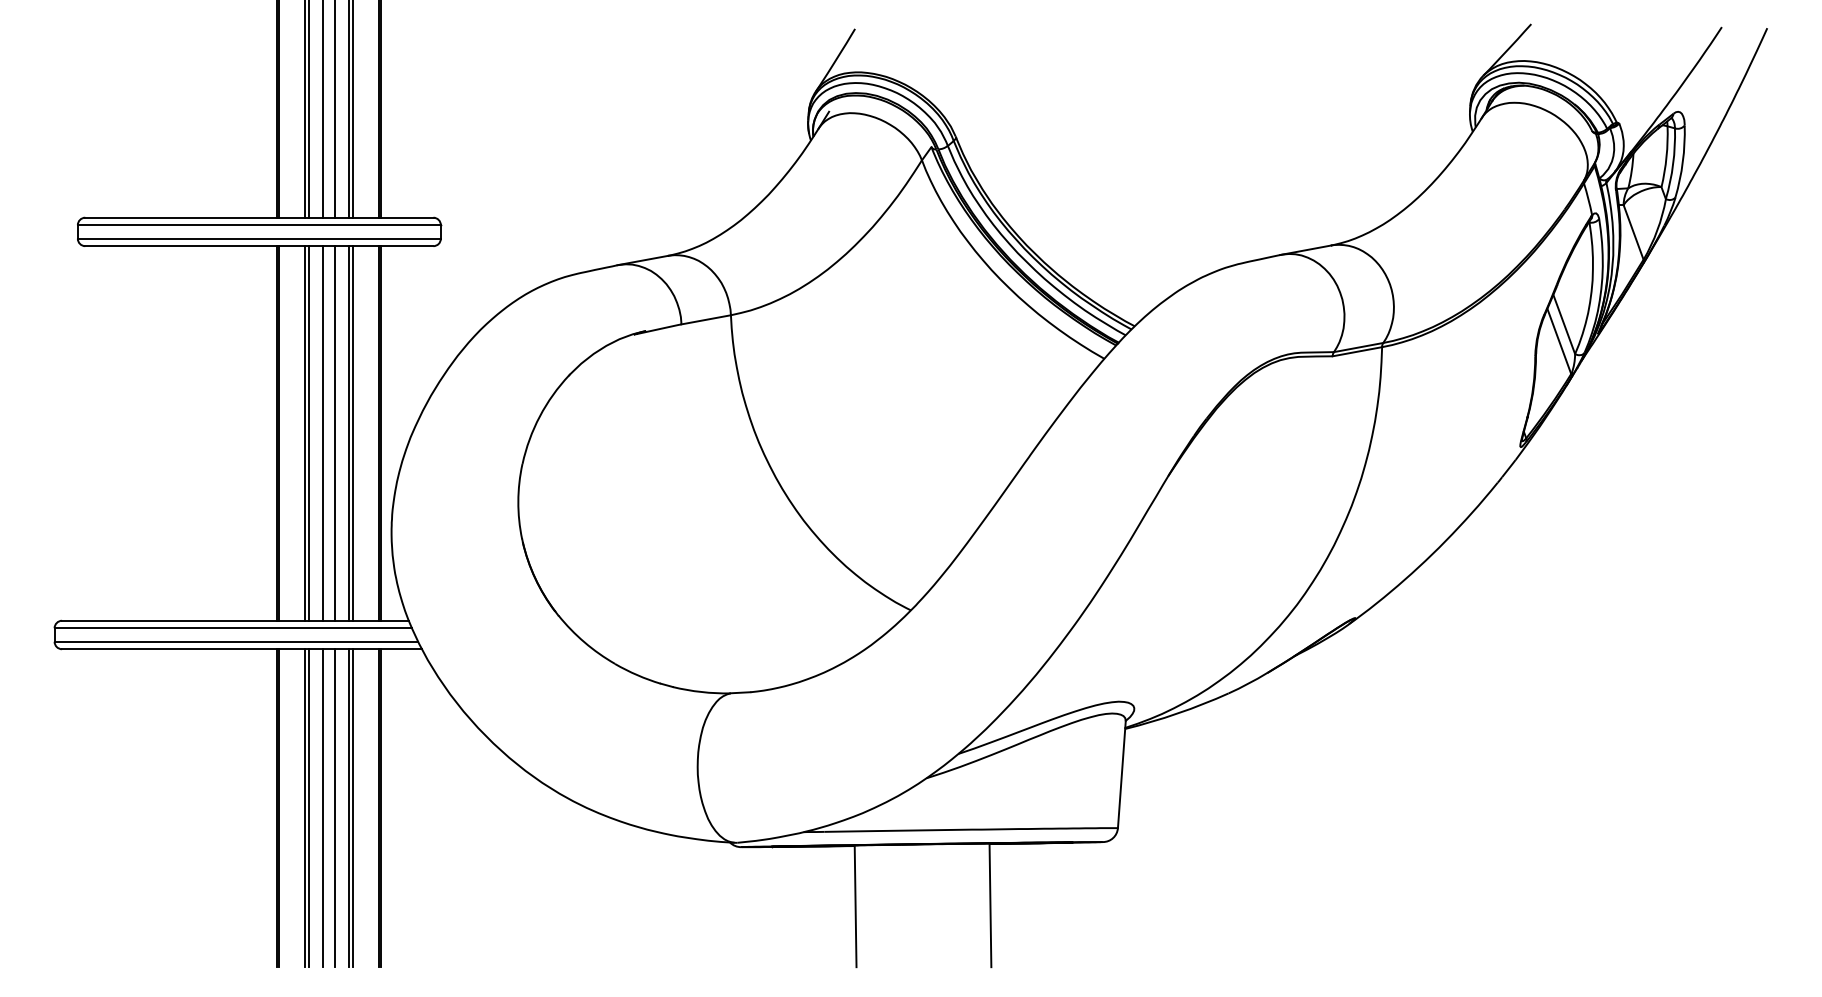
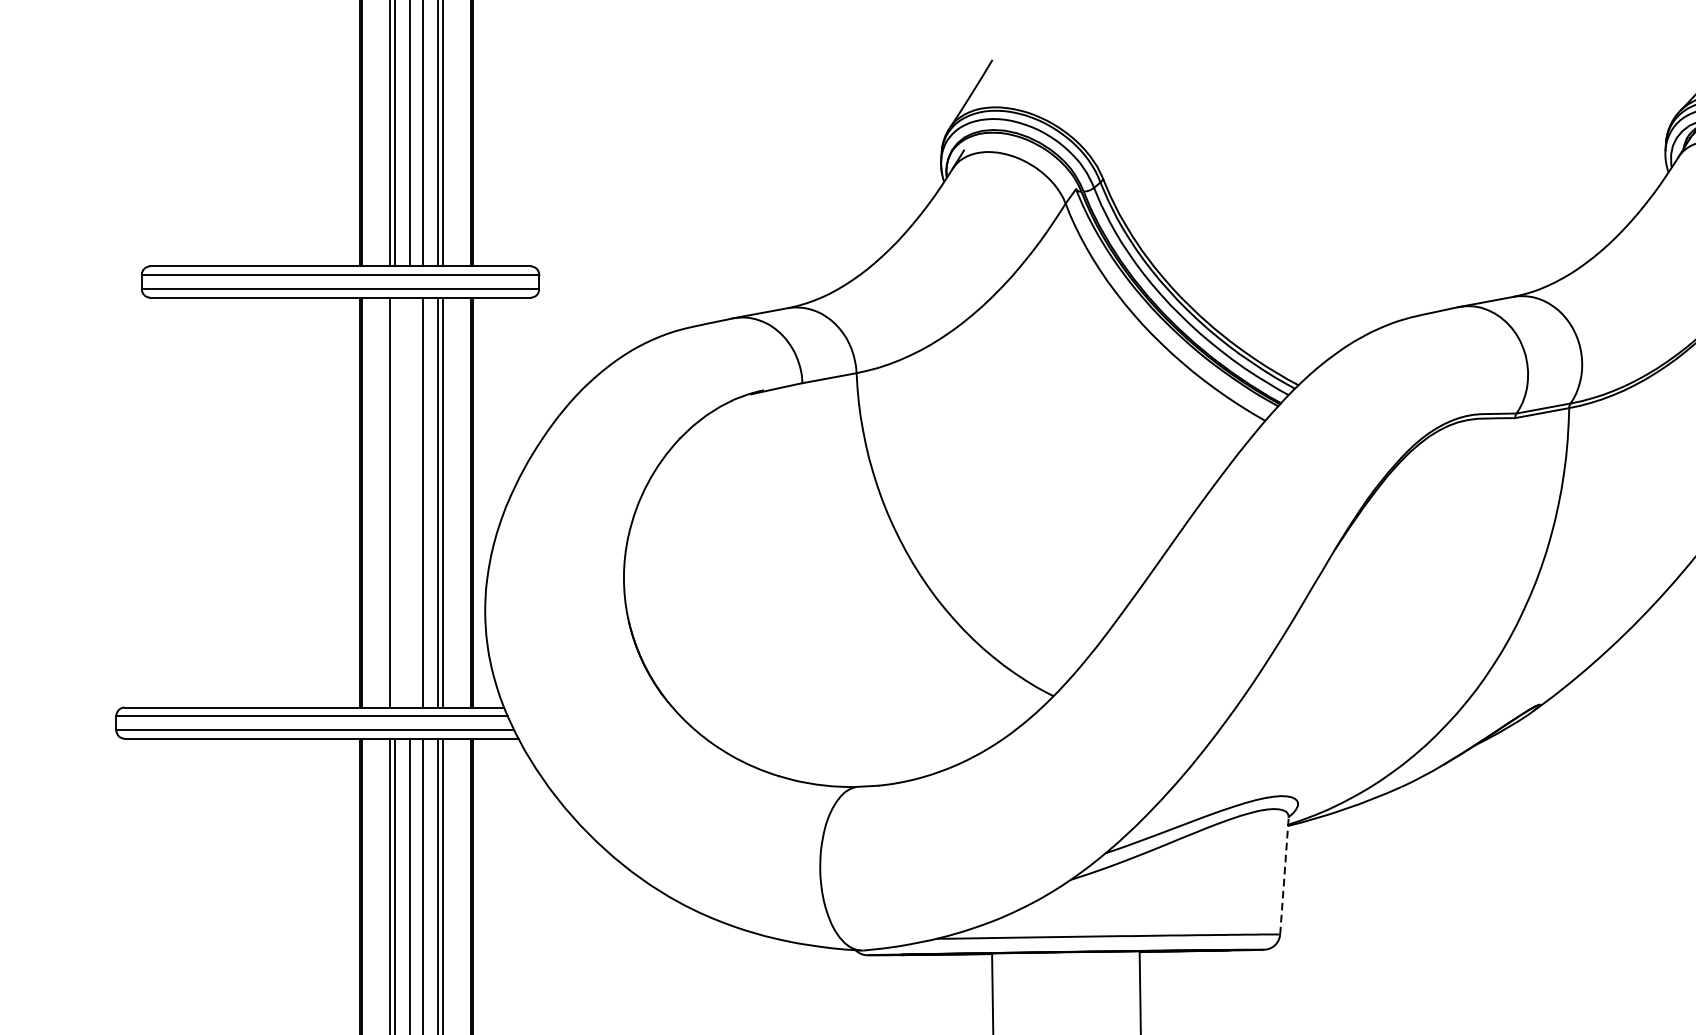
line: (308, 433) -> (394, 502), removed
line: (322, 433) -> (409, 502), removed
line: (1121, 774) -> (1284, 875), solid -> dashed

